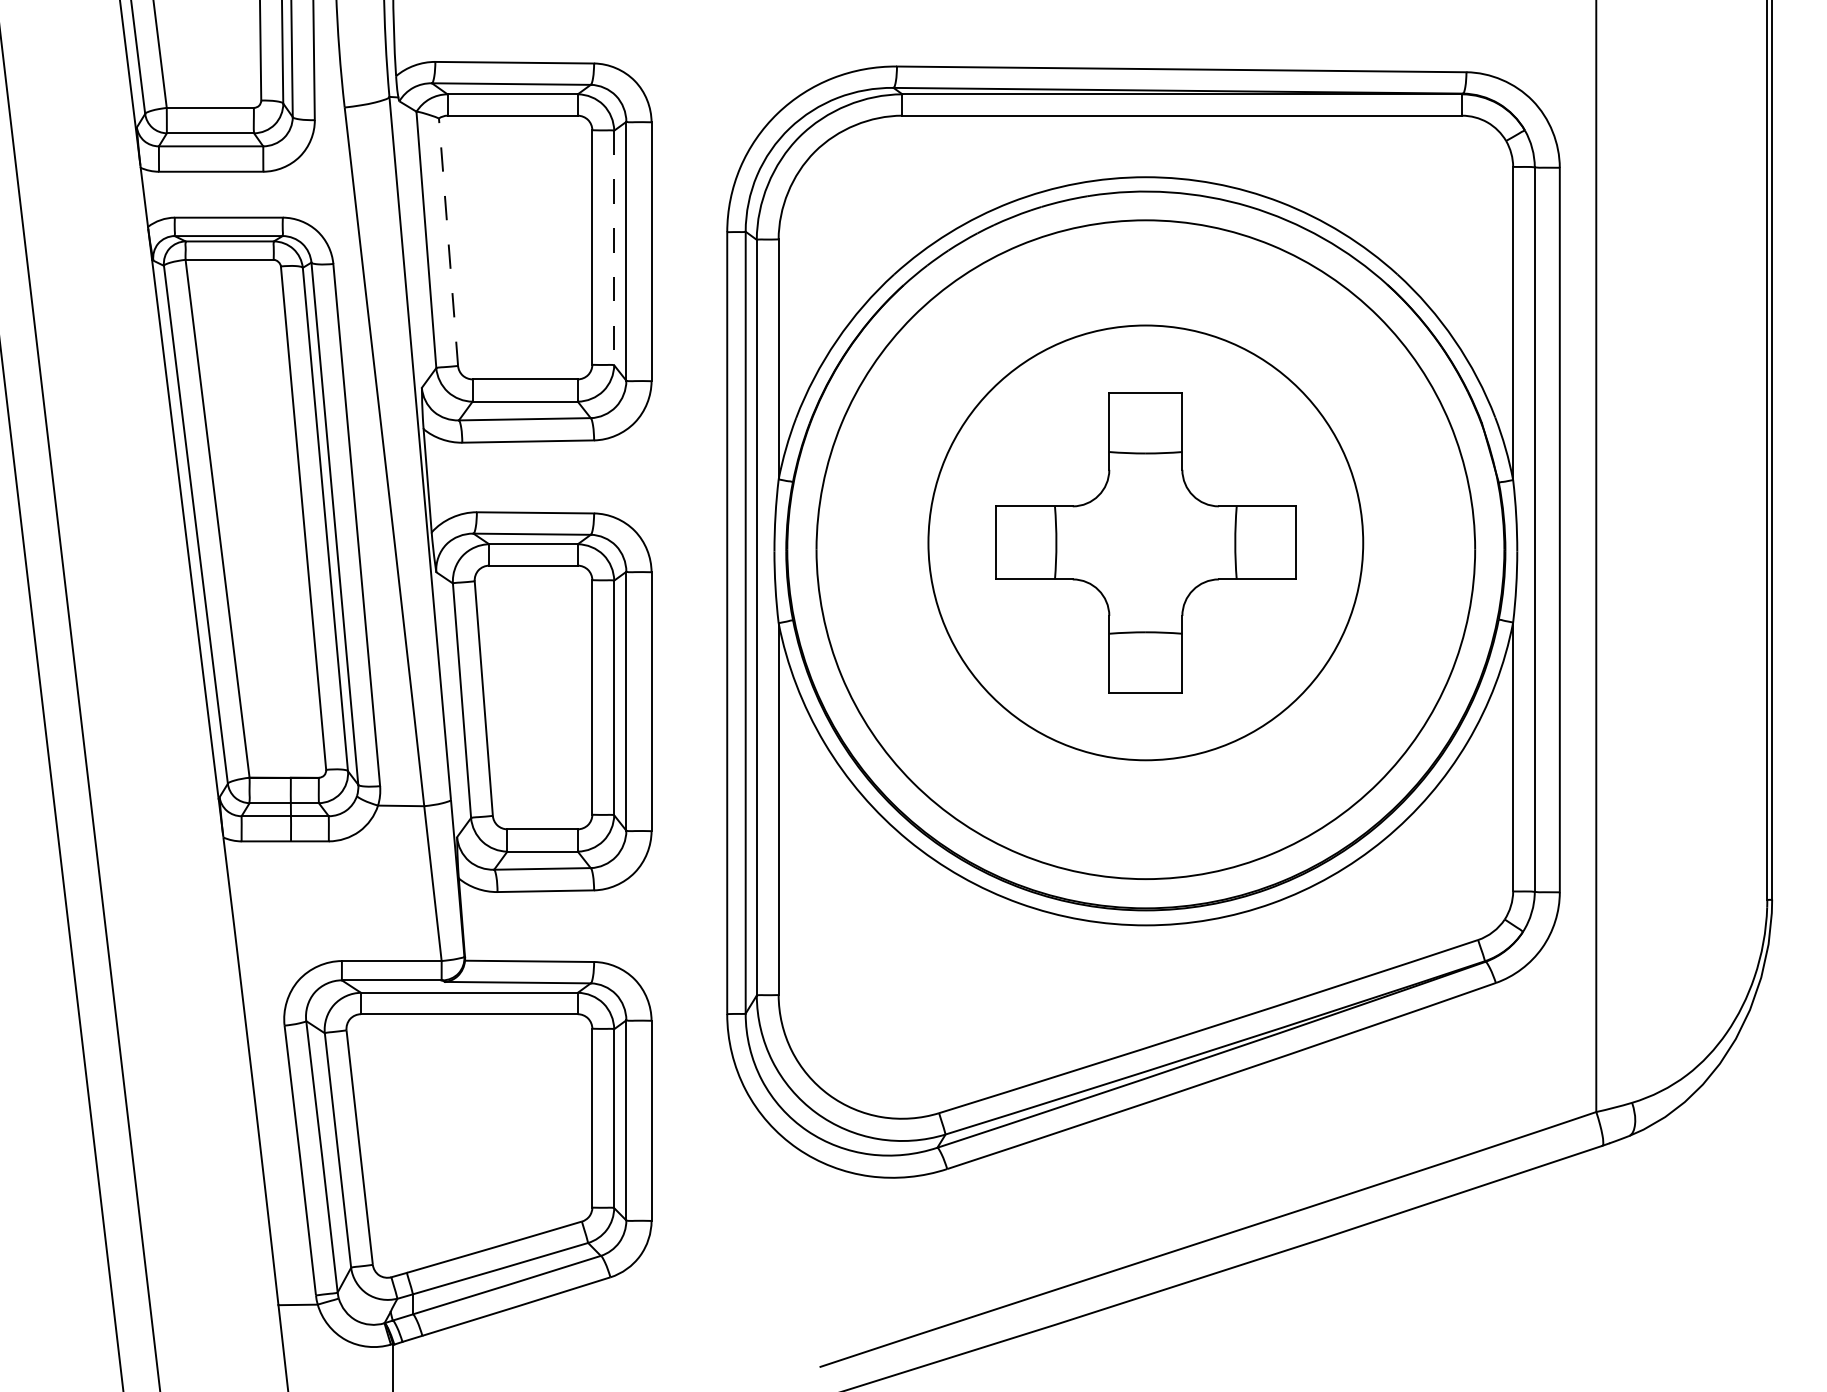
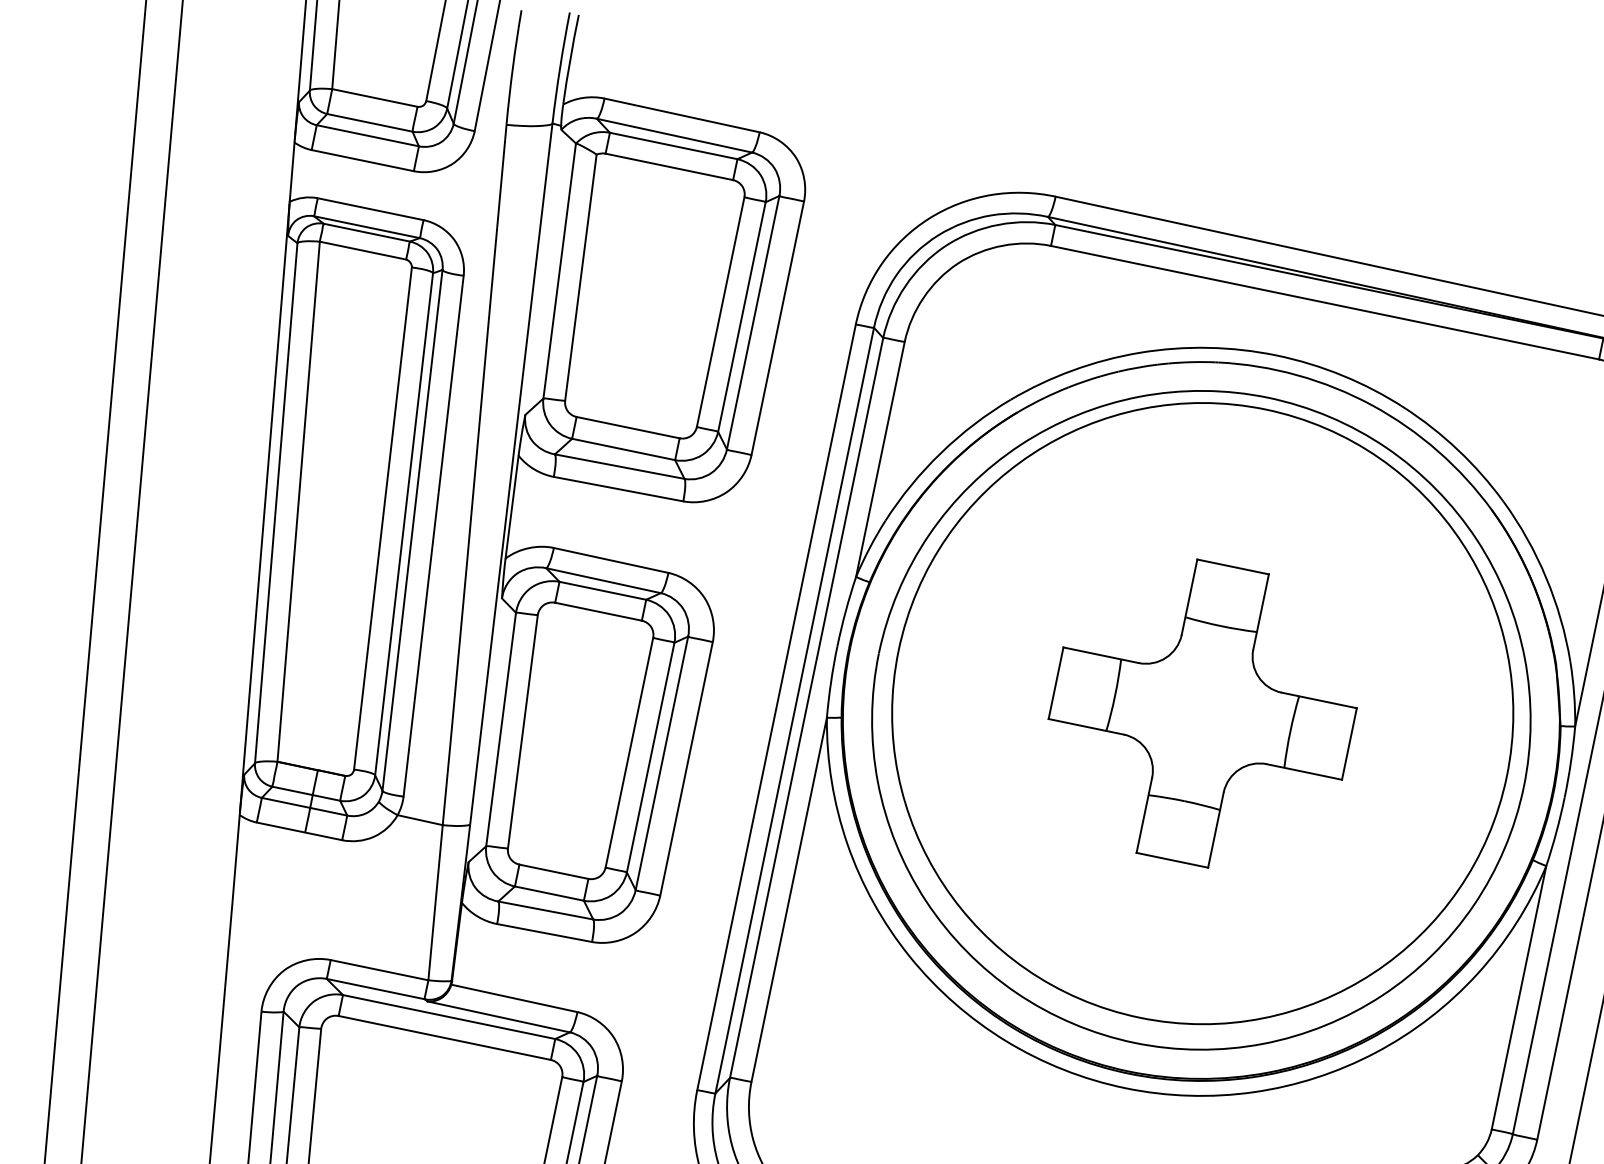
line: (448, 241) -> (581, 277), dashed -> solid
line: (614, 248) -> (742, 317), dashed -> solid
circle: (1145, 542) -> (1202, 713), size x1.43

